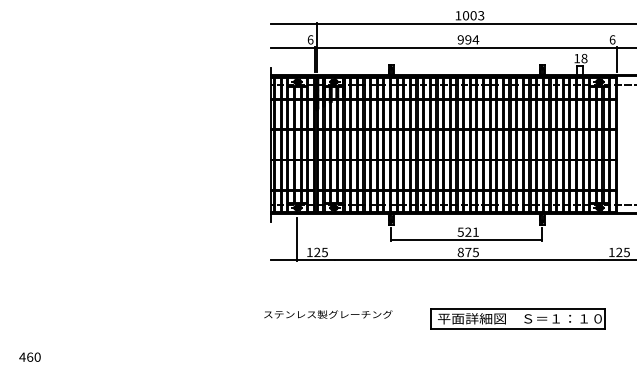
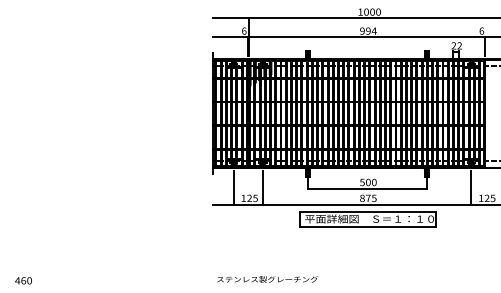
text: (481, 15) -> (378, 11), 1003 -> 1000
text: (580, 58) -> (456, 45), 18 -> 22
text: (471, 231) -> (370, 181), 521 -> 500
line: (334, 239) -> (263, 188), added
line: (599, 239) -> (471, 188), added
text: (328, 314) -> (267, 279), moved
part: (517, 318) -> (367, 218), moved

